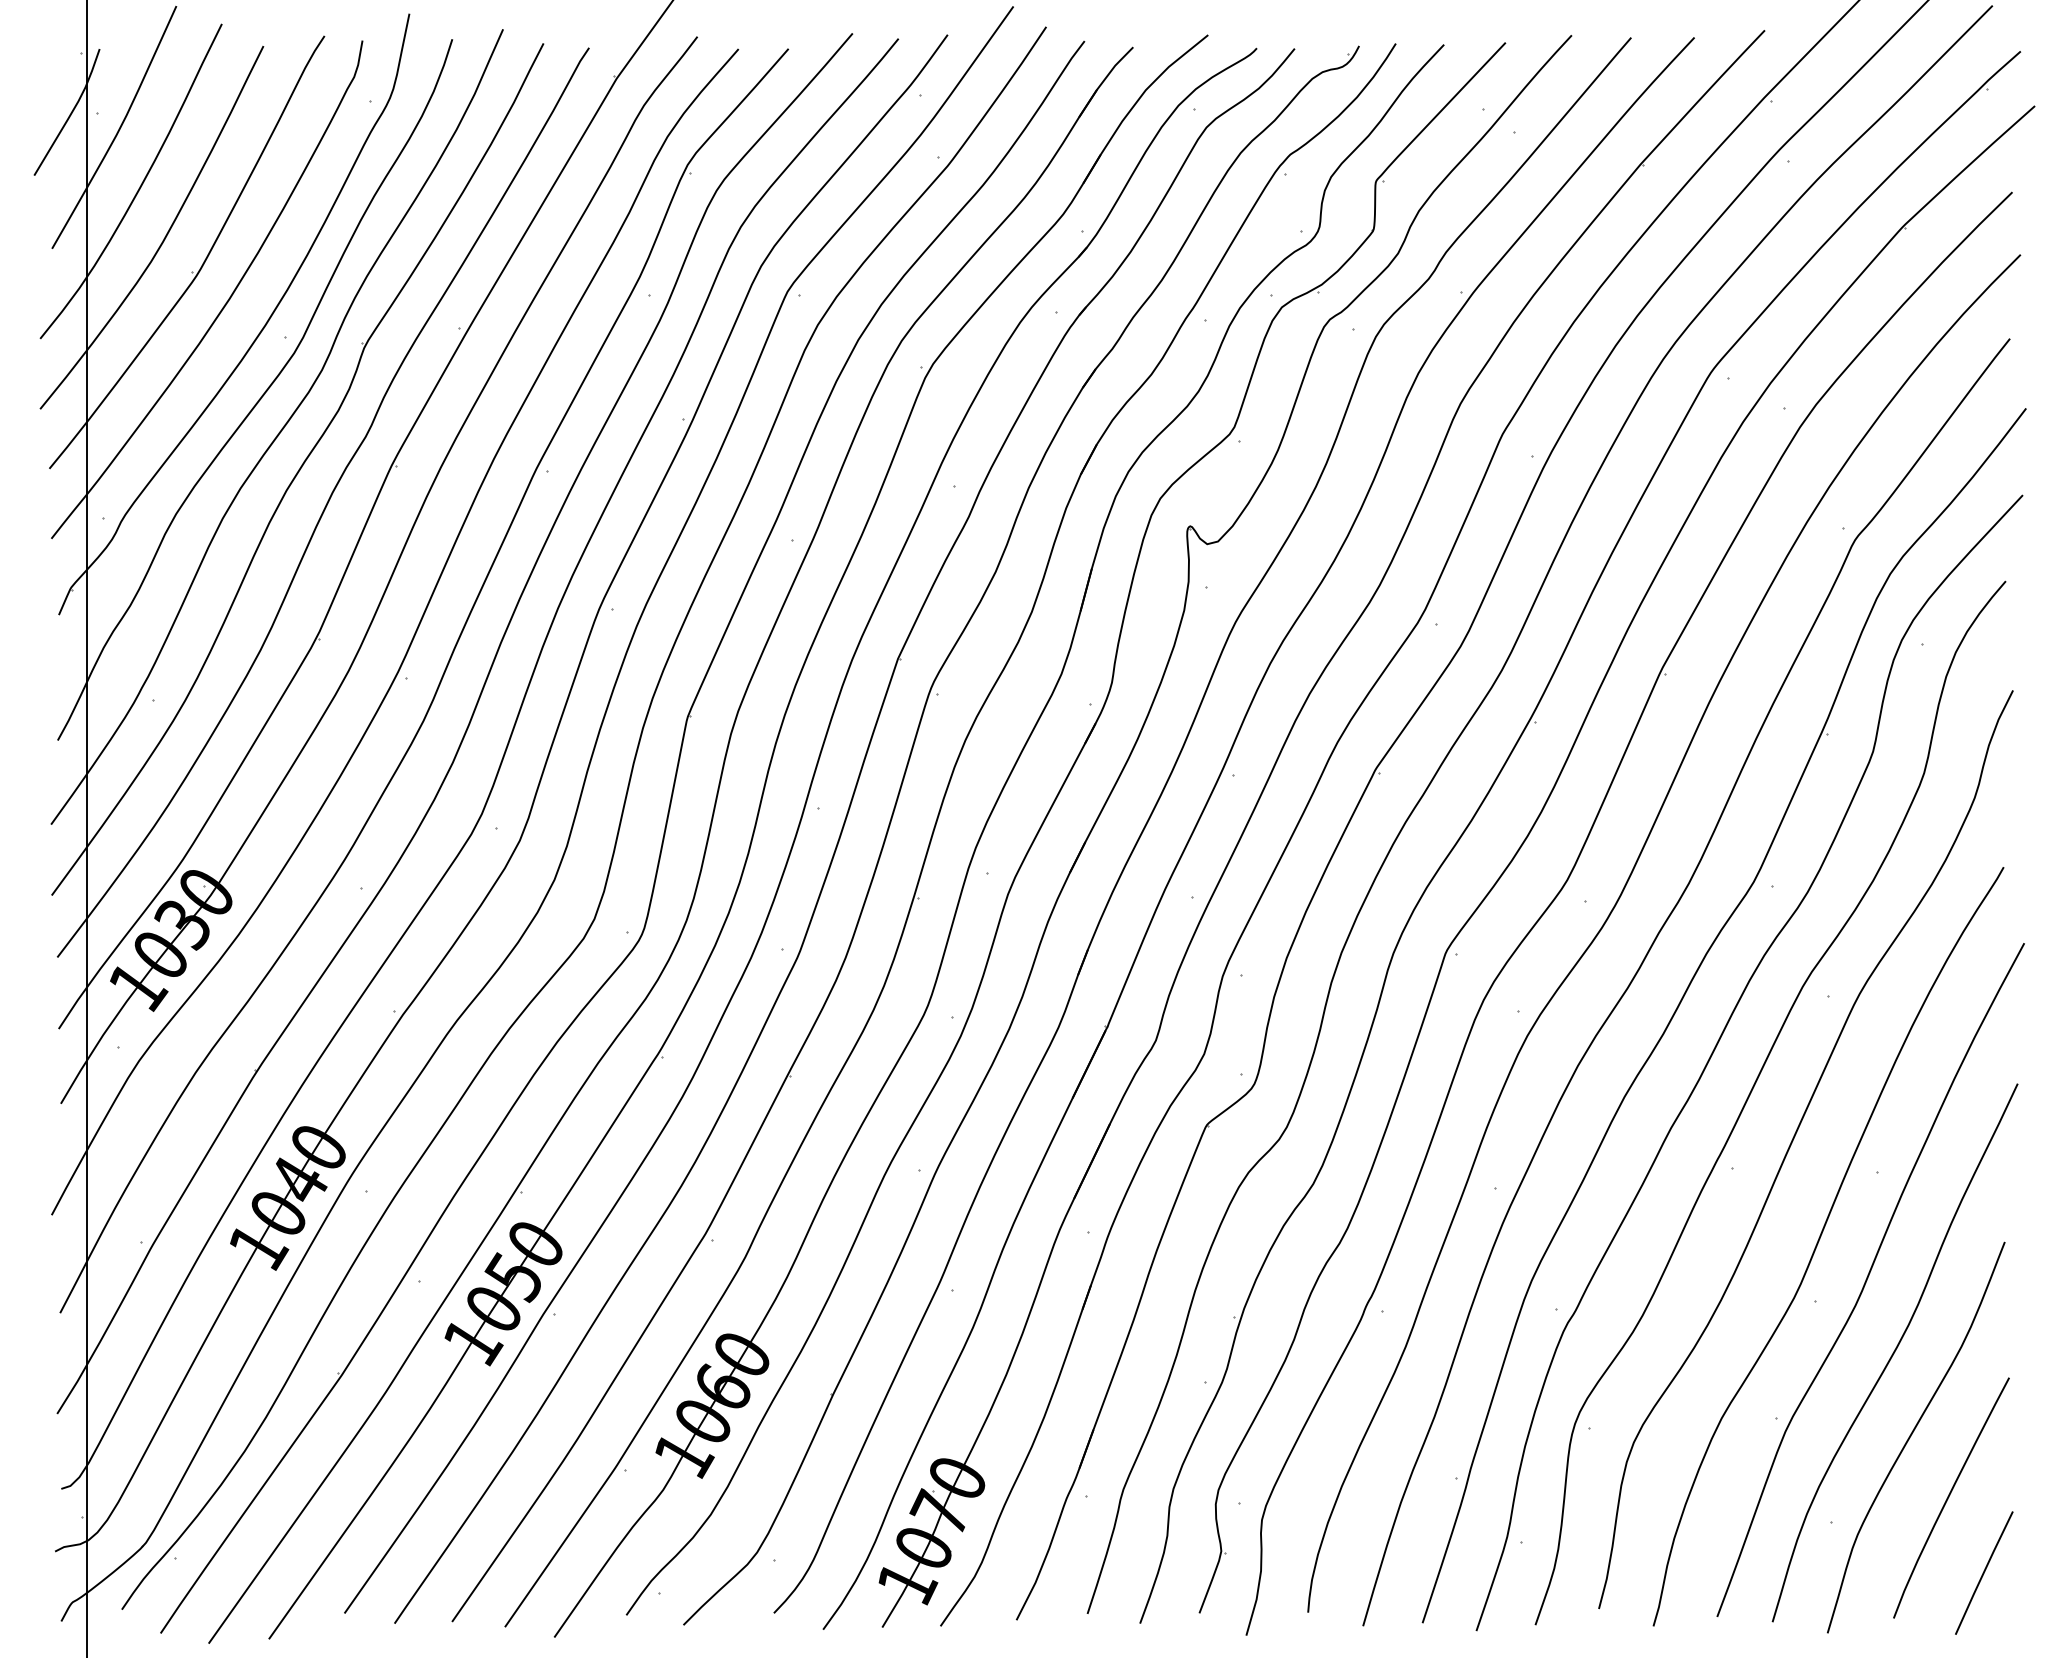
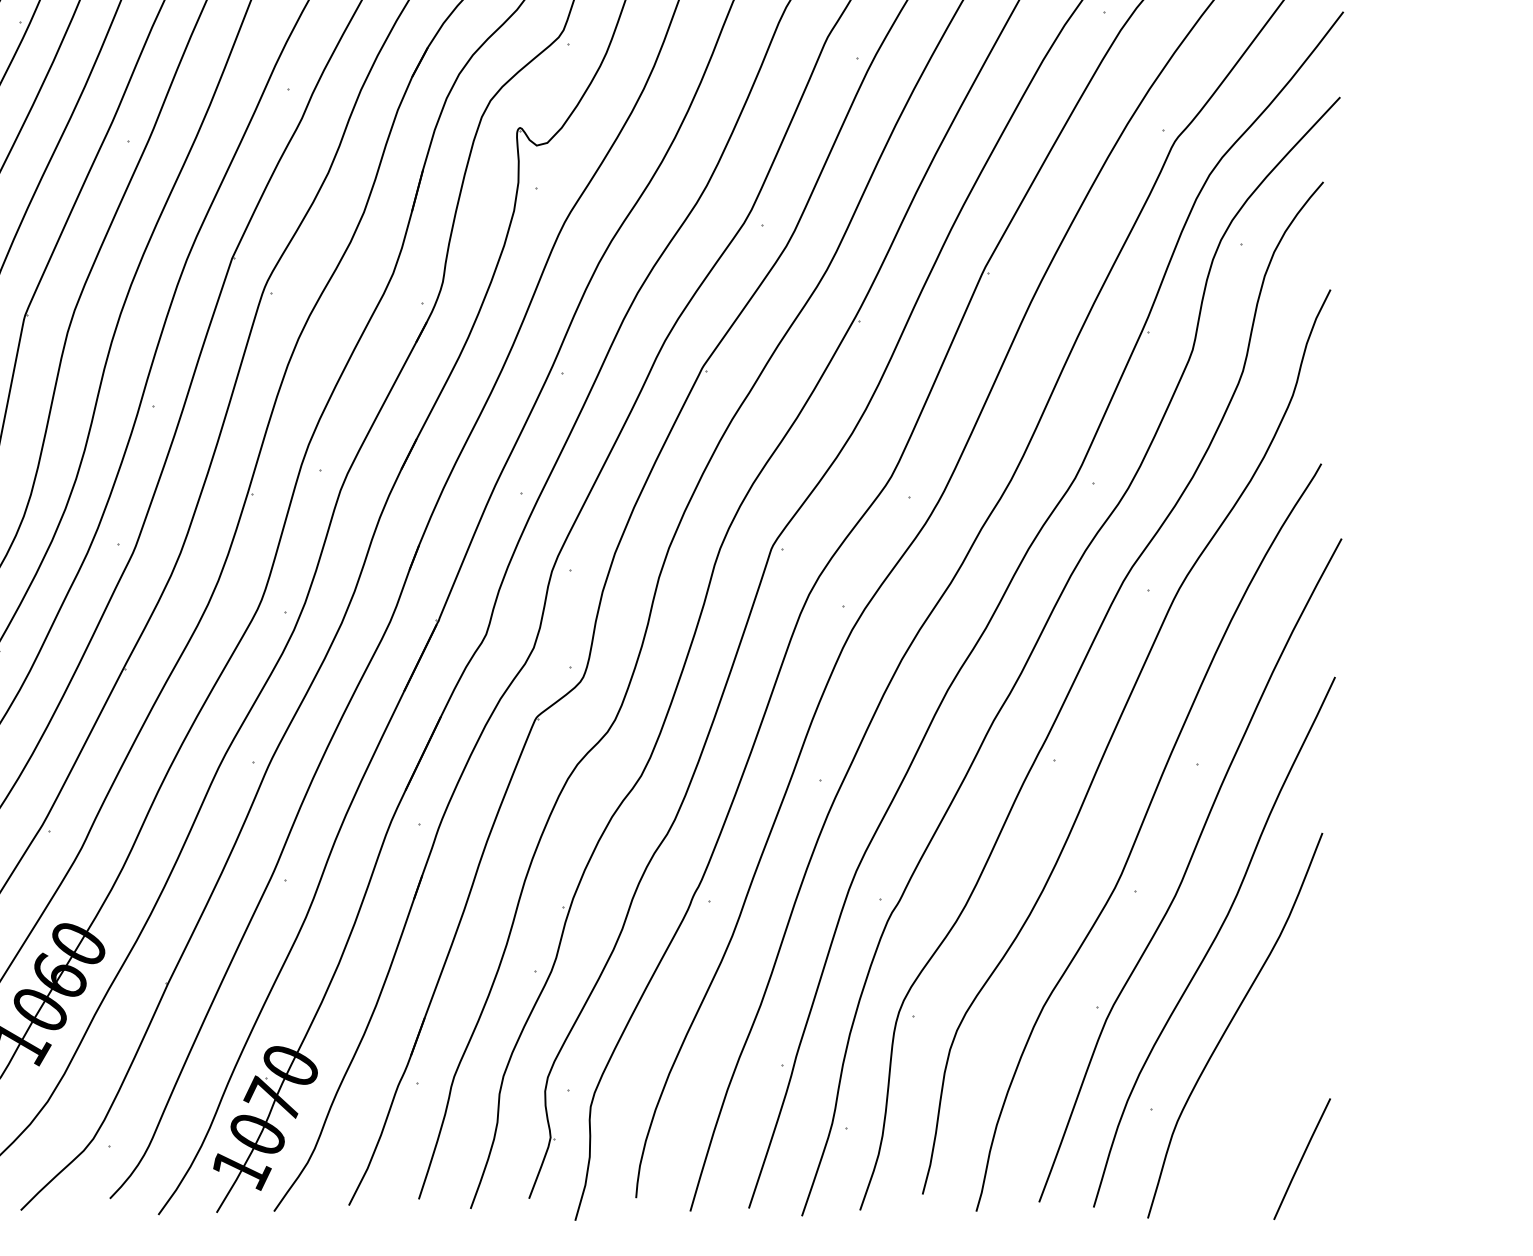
curve: (1949, 1497) -> (1267, 1084), removed

